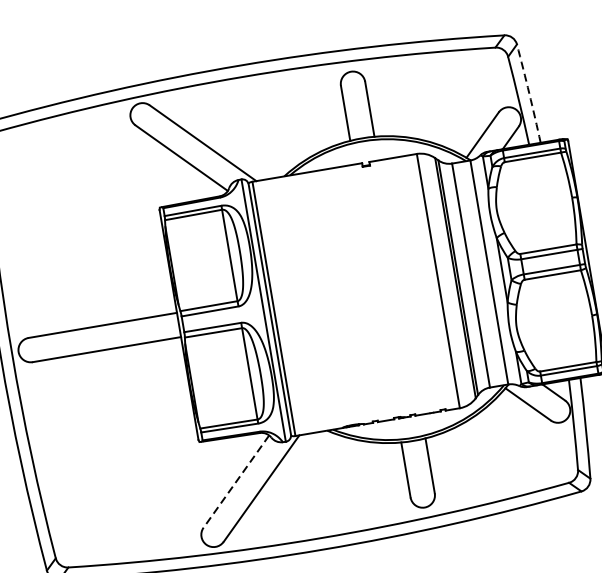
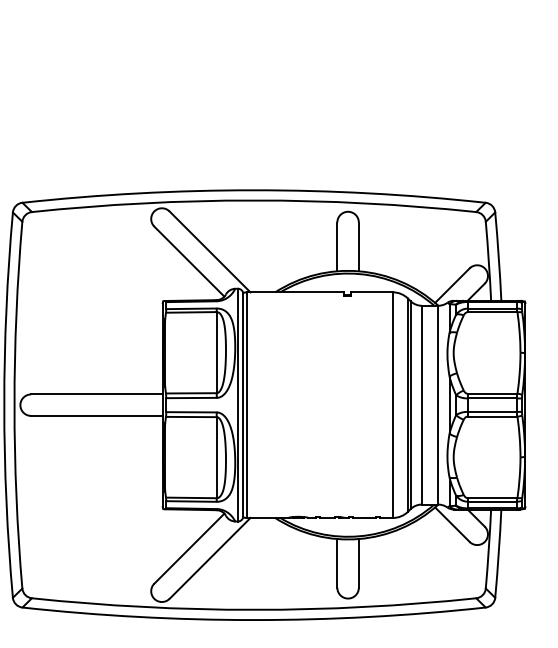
arc: (529, 93) -> (498, 256), dashed -> solid
line: (236, 481) -> (189, 548), dashed -> solid

